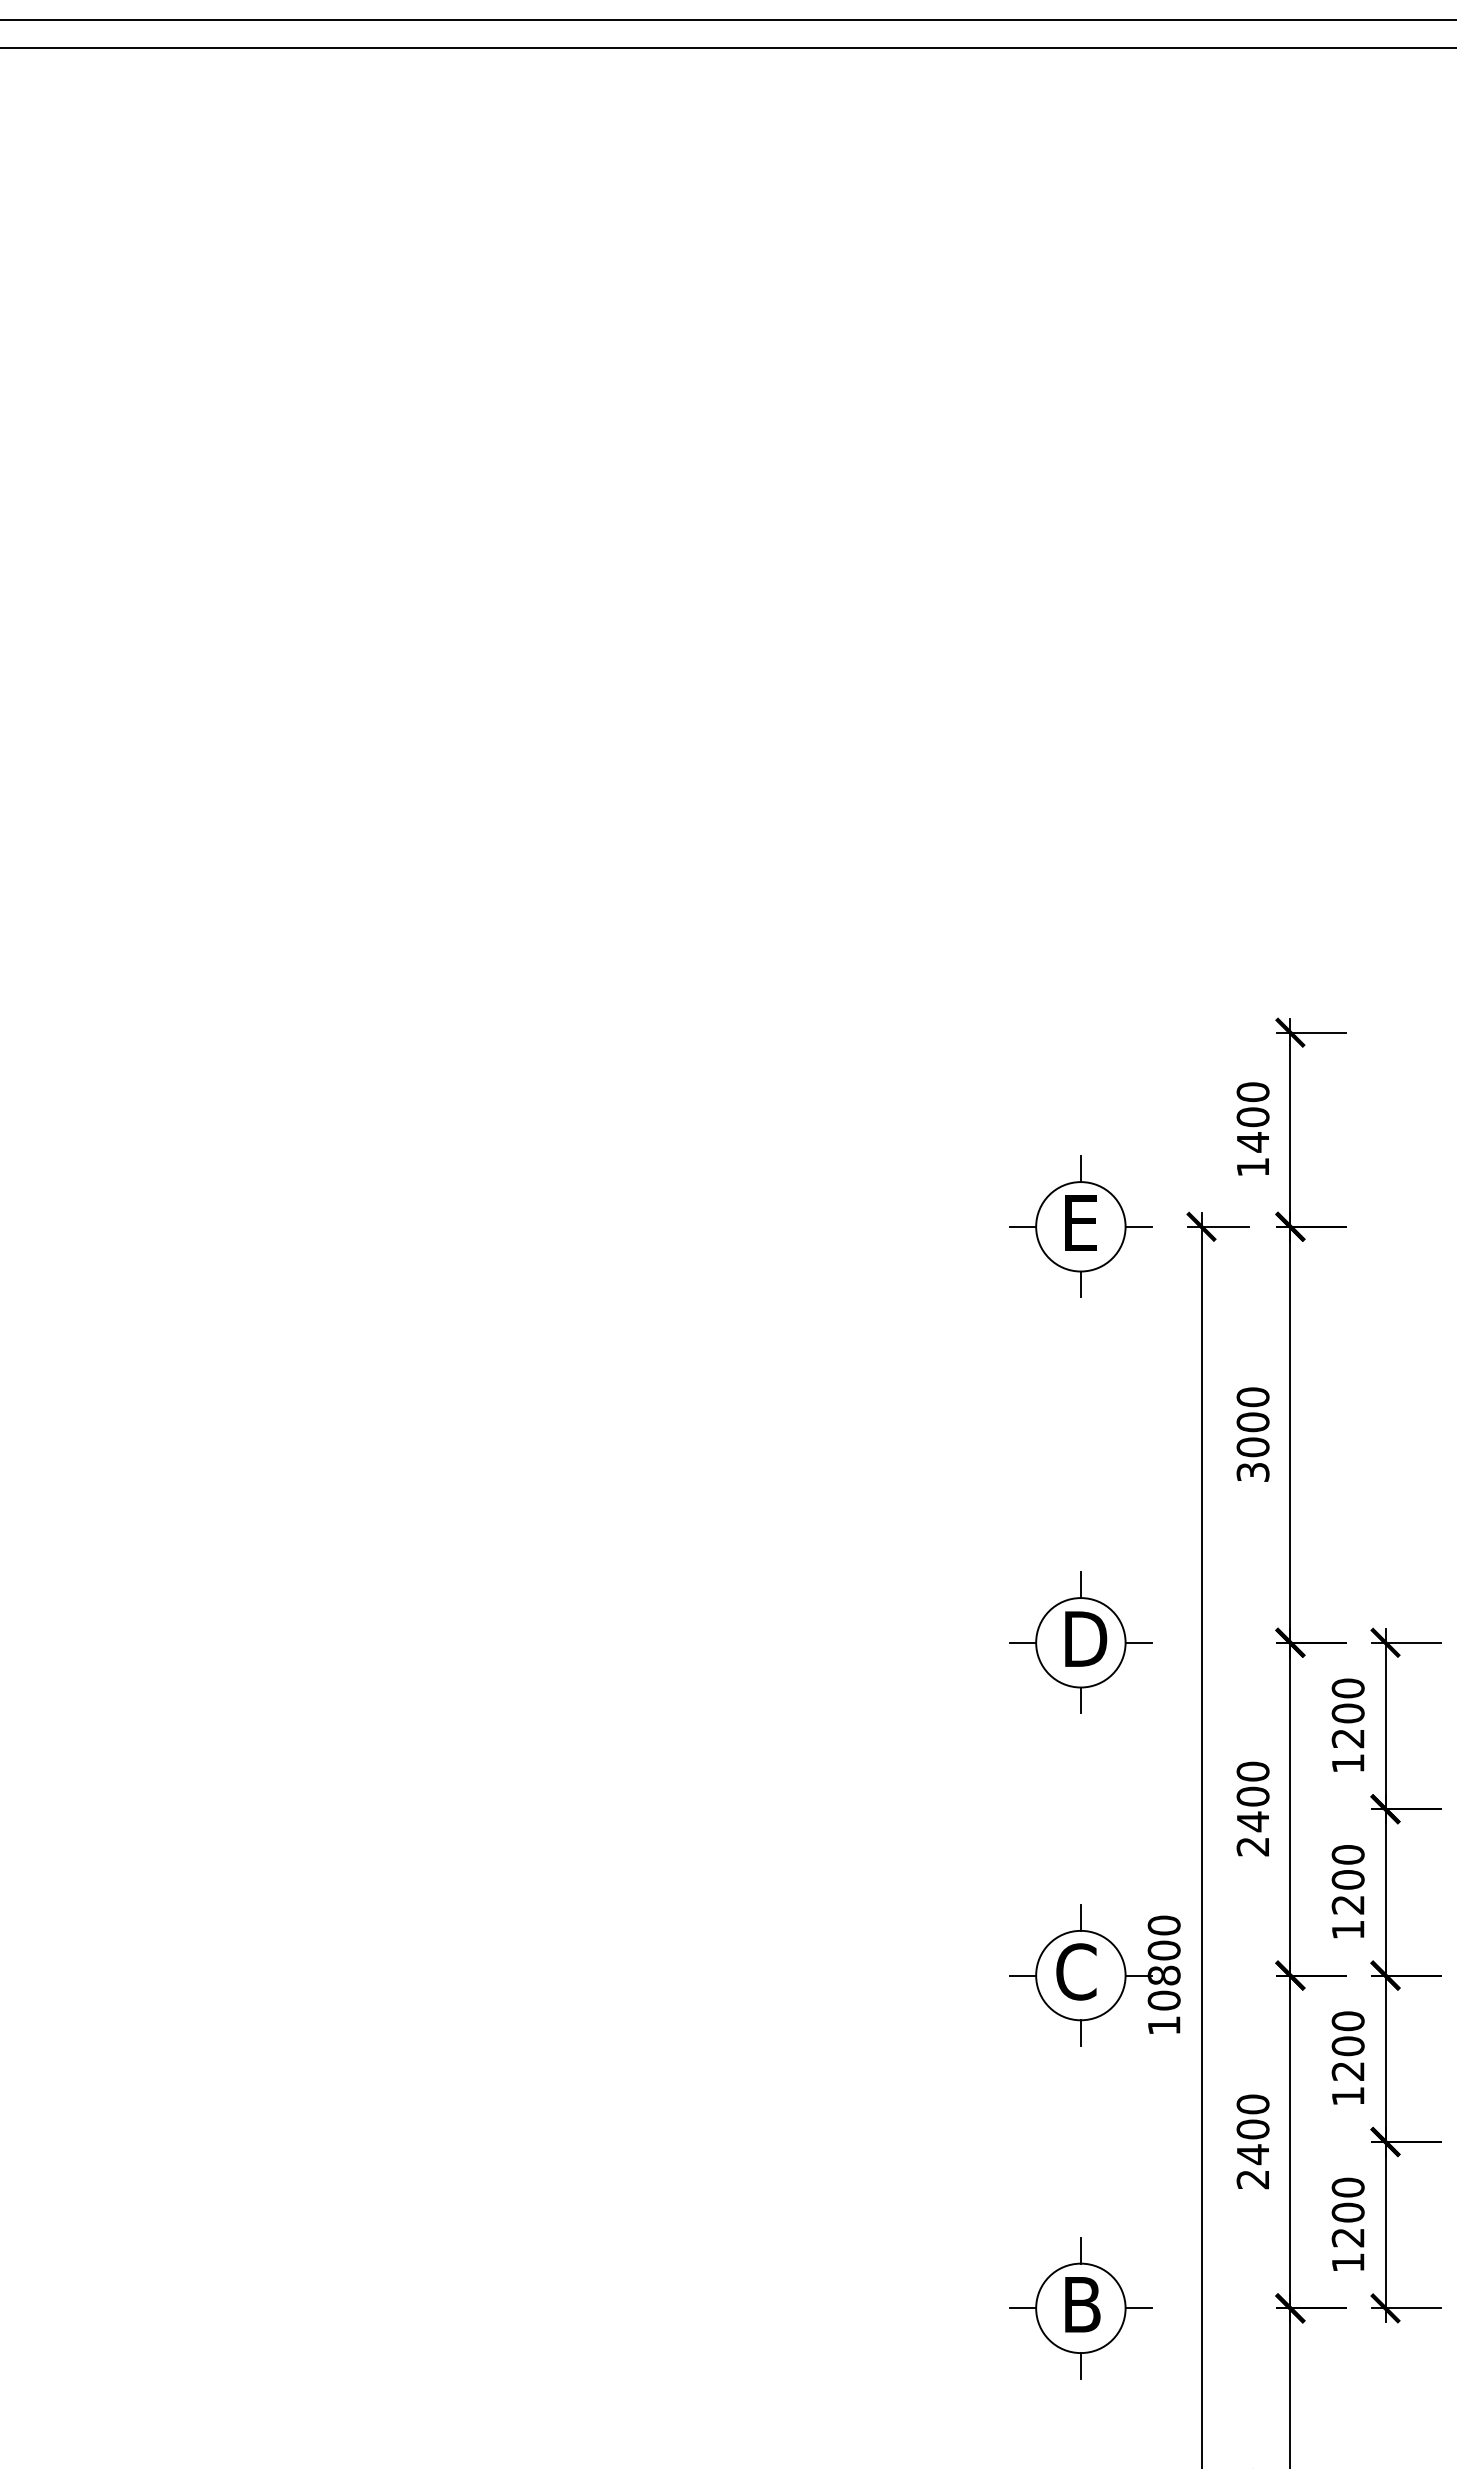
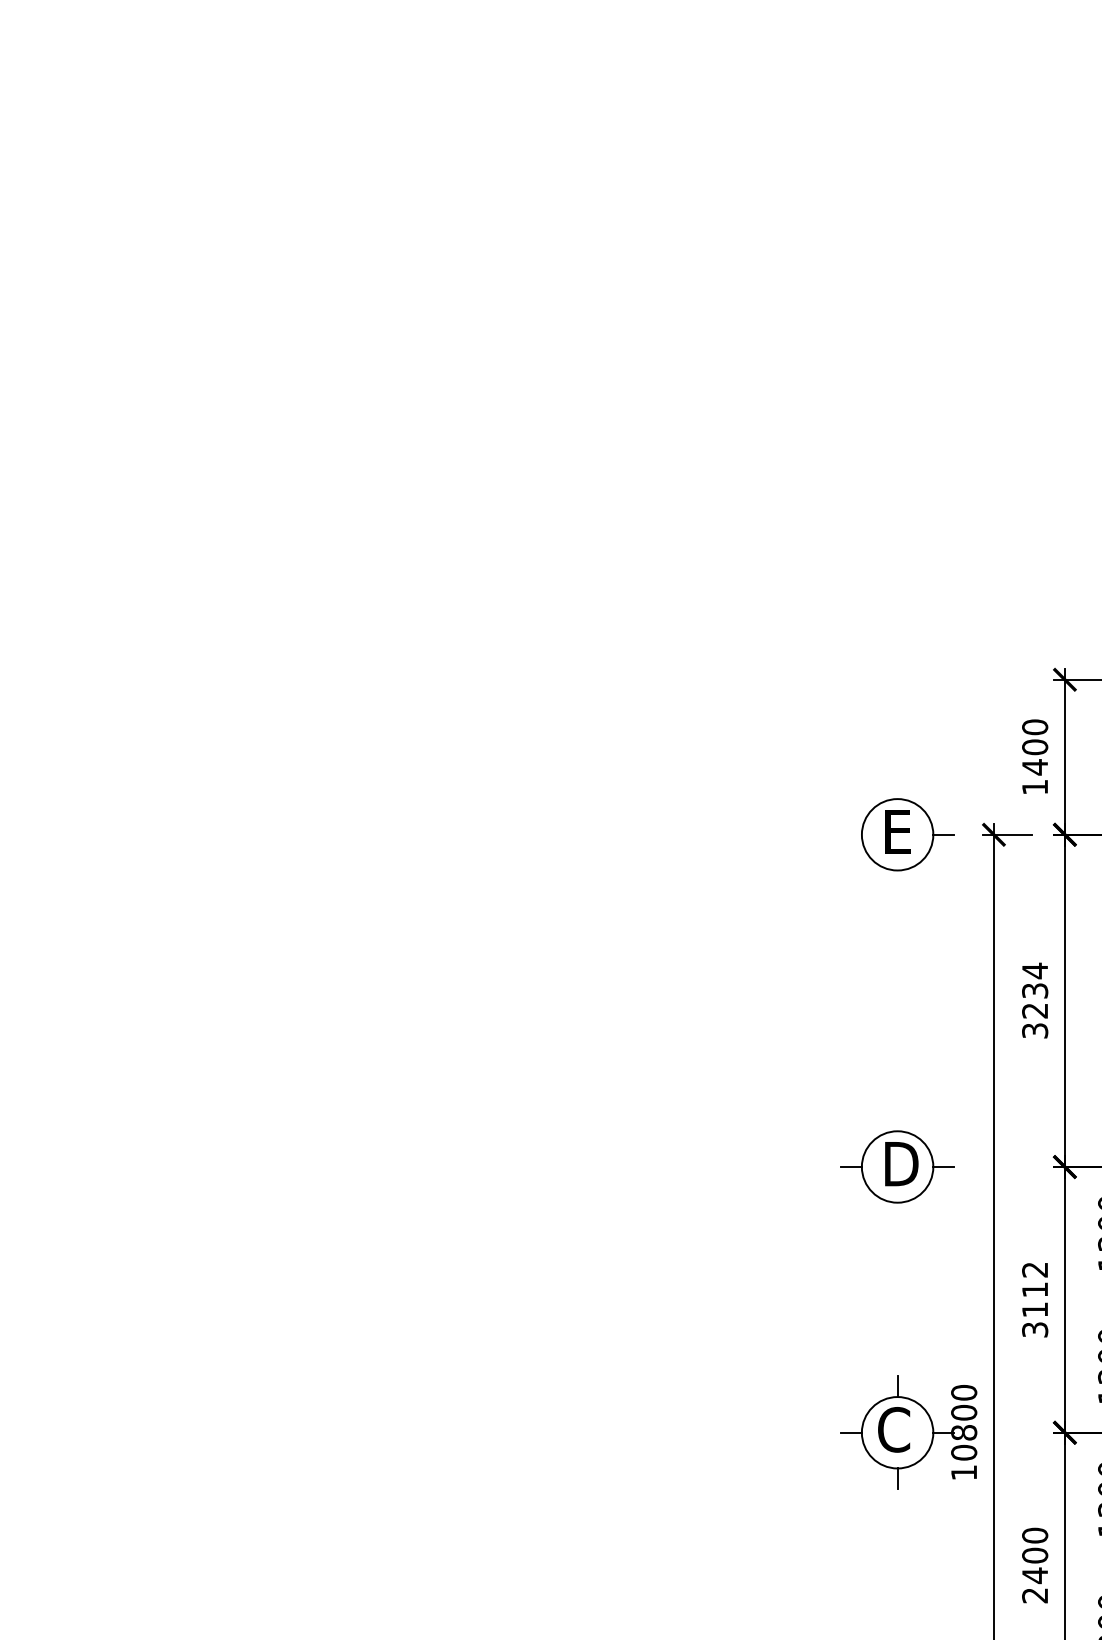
line: (1080, 1169) -> (897, 789), removed
line: (1023, 1226) -> (851, 834), removed
line: (1080, 1284) -> (897, 880), removed
text: (1252, 1422) -> (1034, 991), 3000 -> 3234
line: (1080, 1585) -> (897, 1121), removed
line: (1080, 1700) -> (897, 1213), removed
text: (1252, 1808) -> (1034, 1299), 2400 -> 3112

